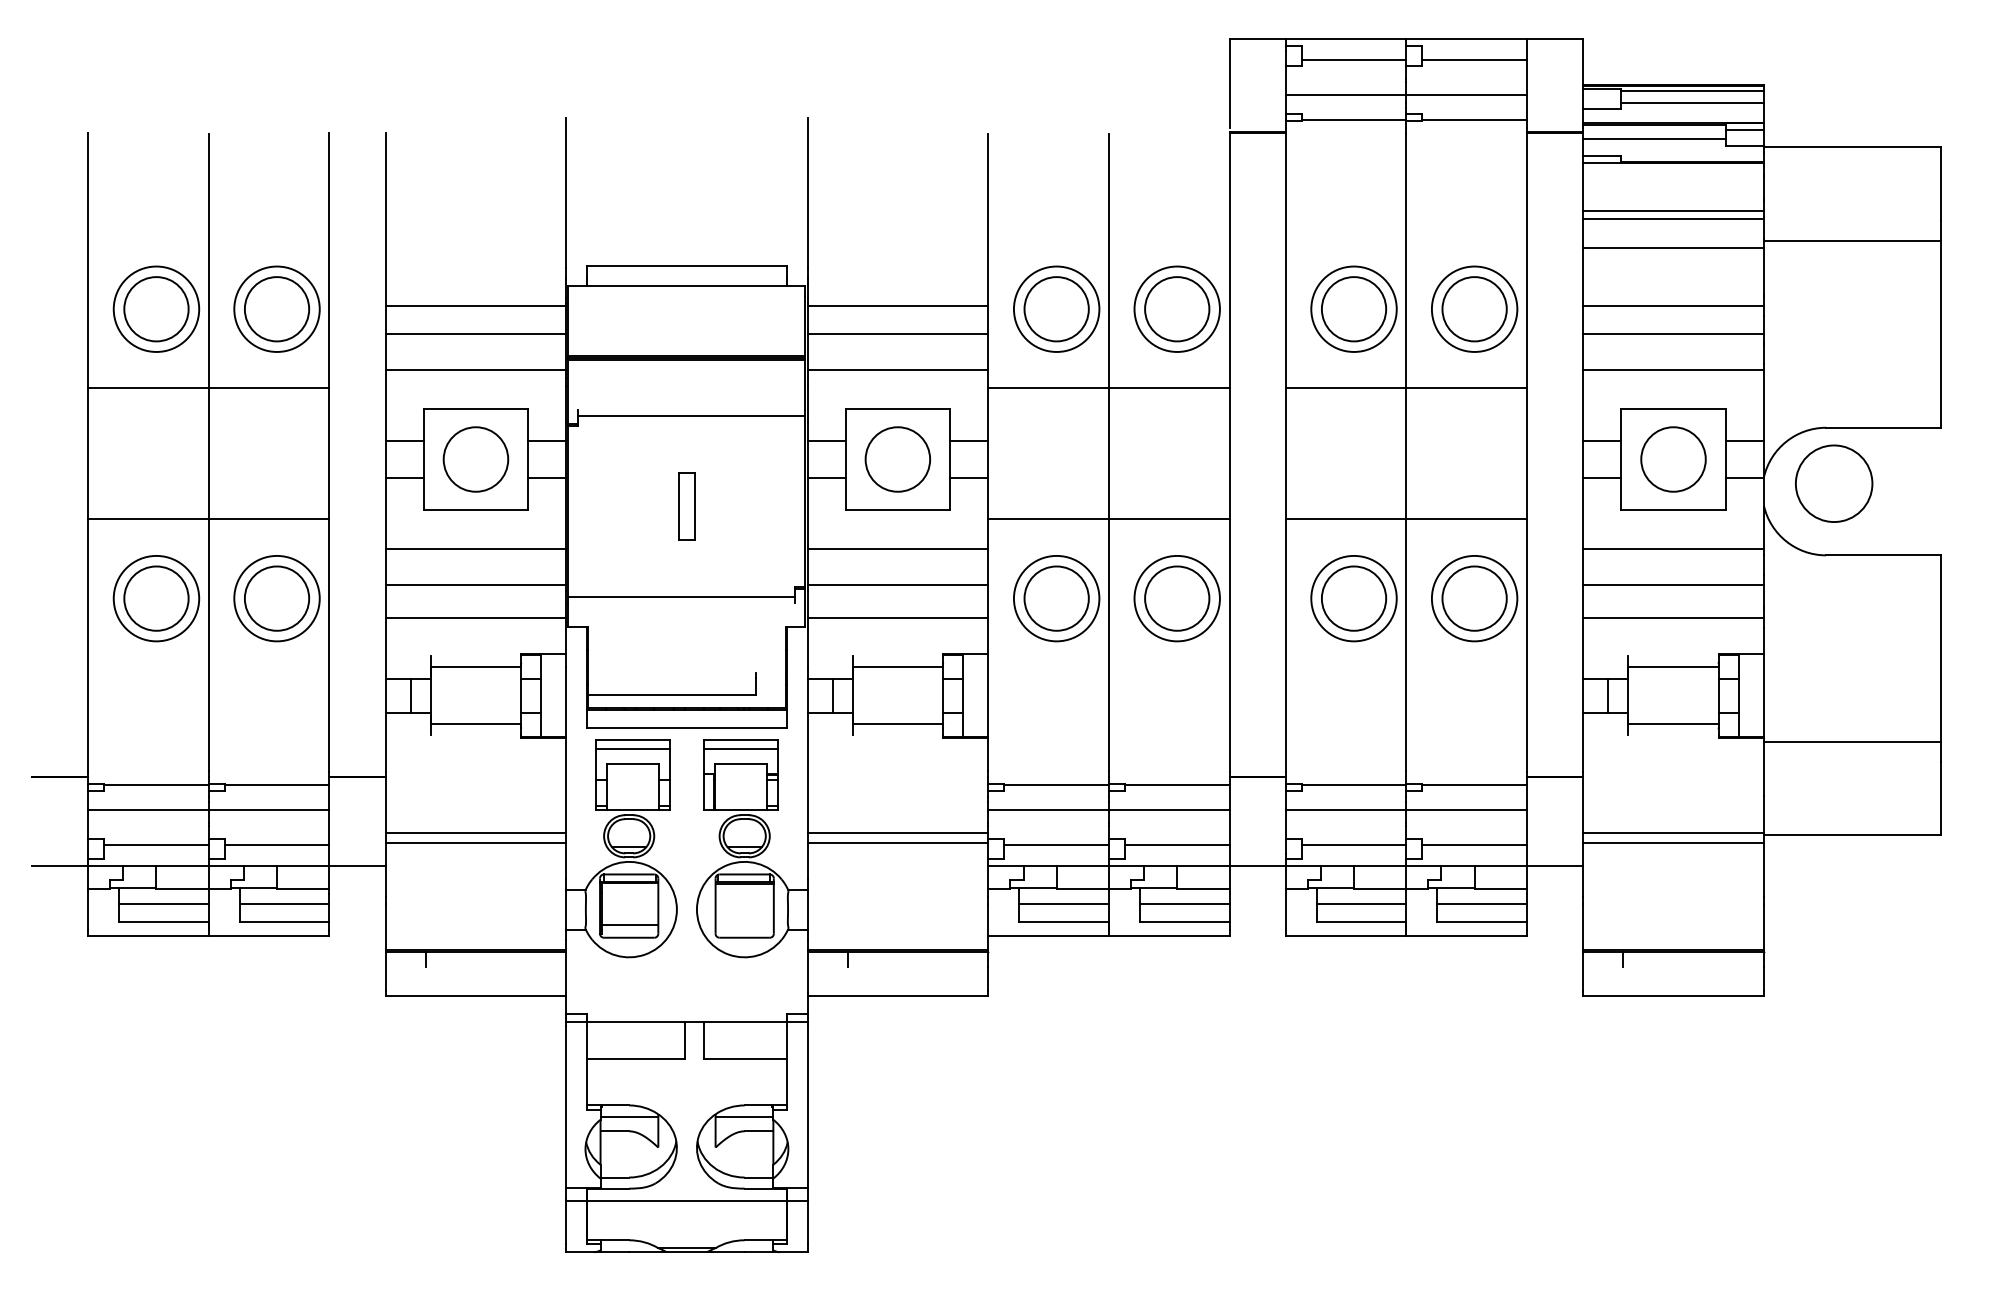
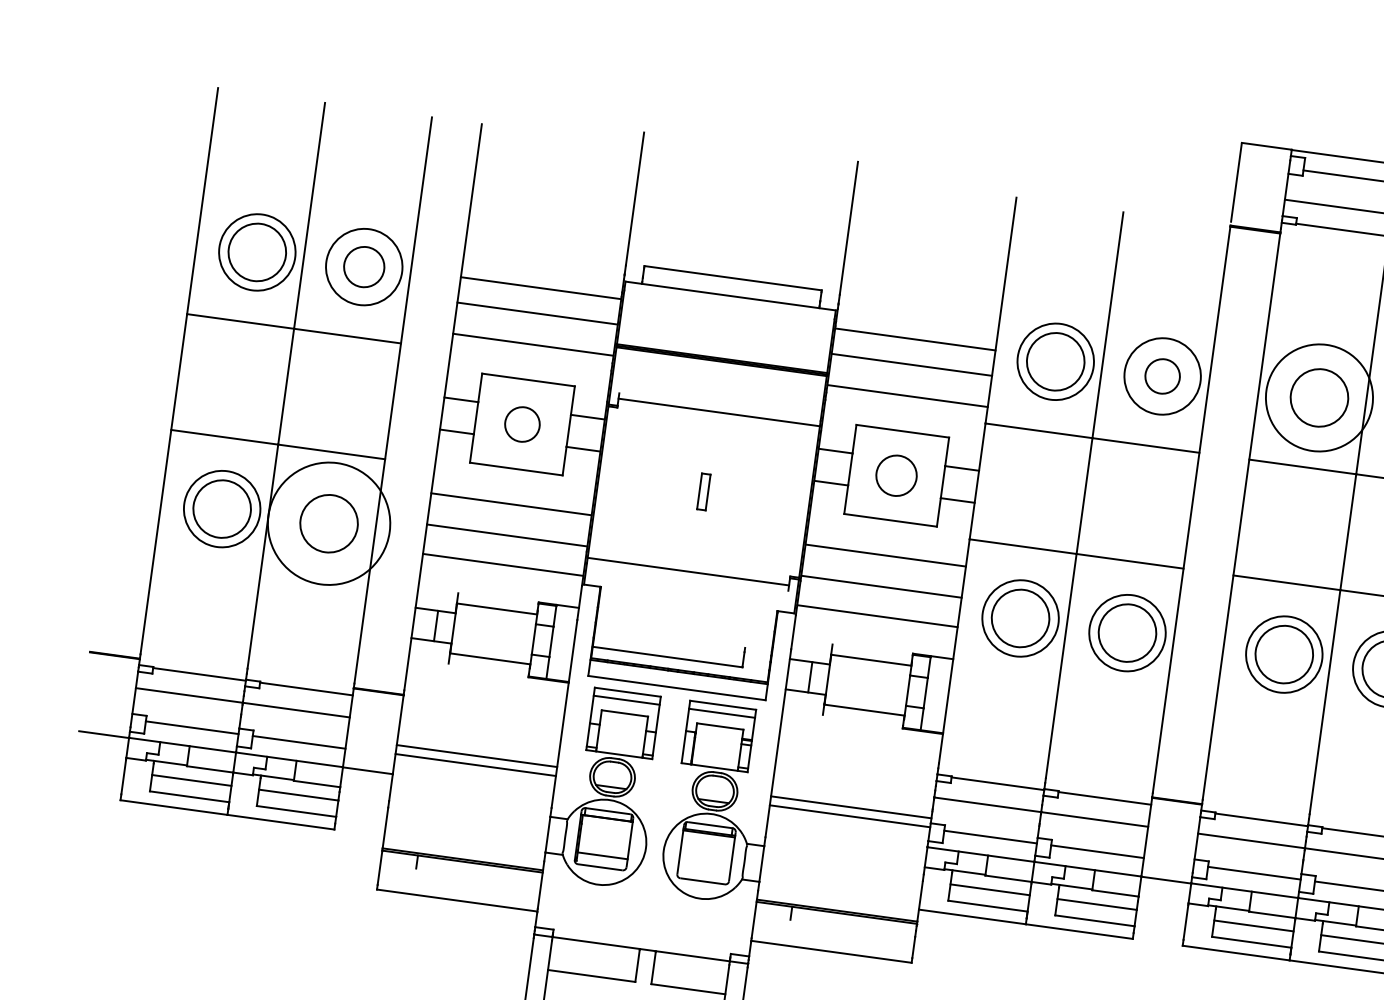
circle: (1353, 308) -> (1319, 397), size x1.4
circle: (276, 309) -> (363, 267), size x0.7
circle: (1177, 309) -> (1162, 376), size x0.6
circle: (475, 459) -> (522, 424), size x0.6
circle: (897, 459) -> (896, 475), size x0.7
part: (686, 506) -> (703, 491), size x0.6
circle: (276, 598) -> (328, 523), size x1.6

